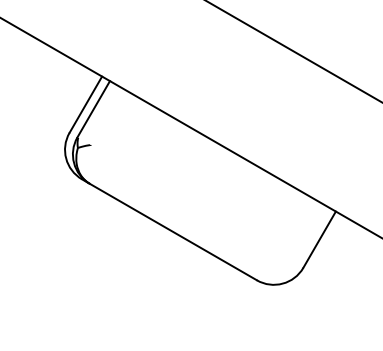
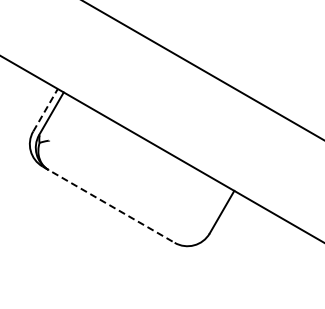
line: (85, 105) -> (45, 110), solid -> dashed
line: (170, 229) -> (109, 204), solid -> dashed

